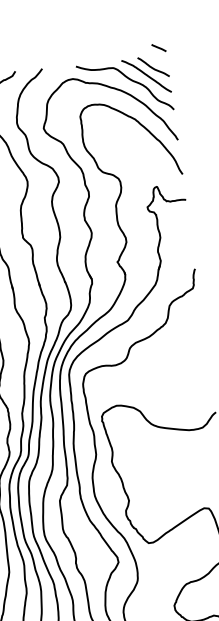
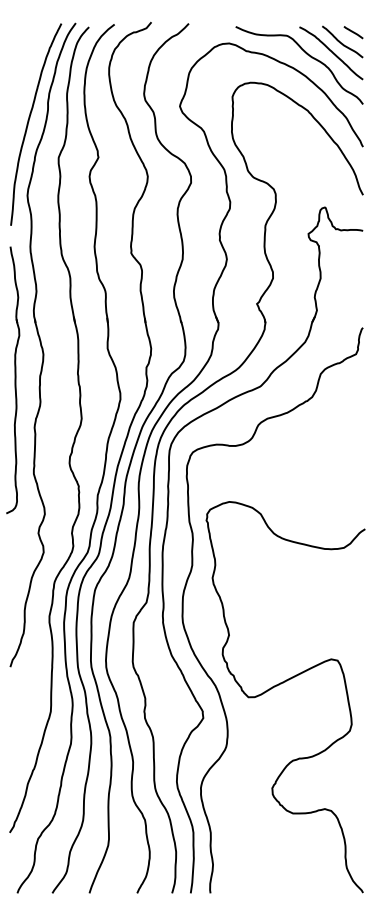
line: (158, 48) -> (353, 32), moved

